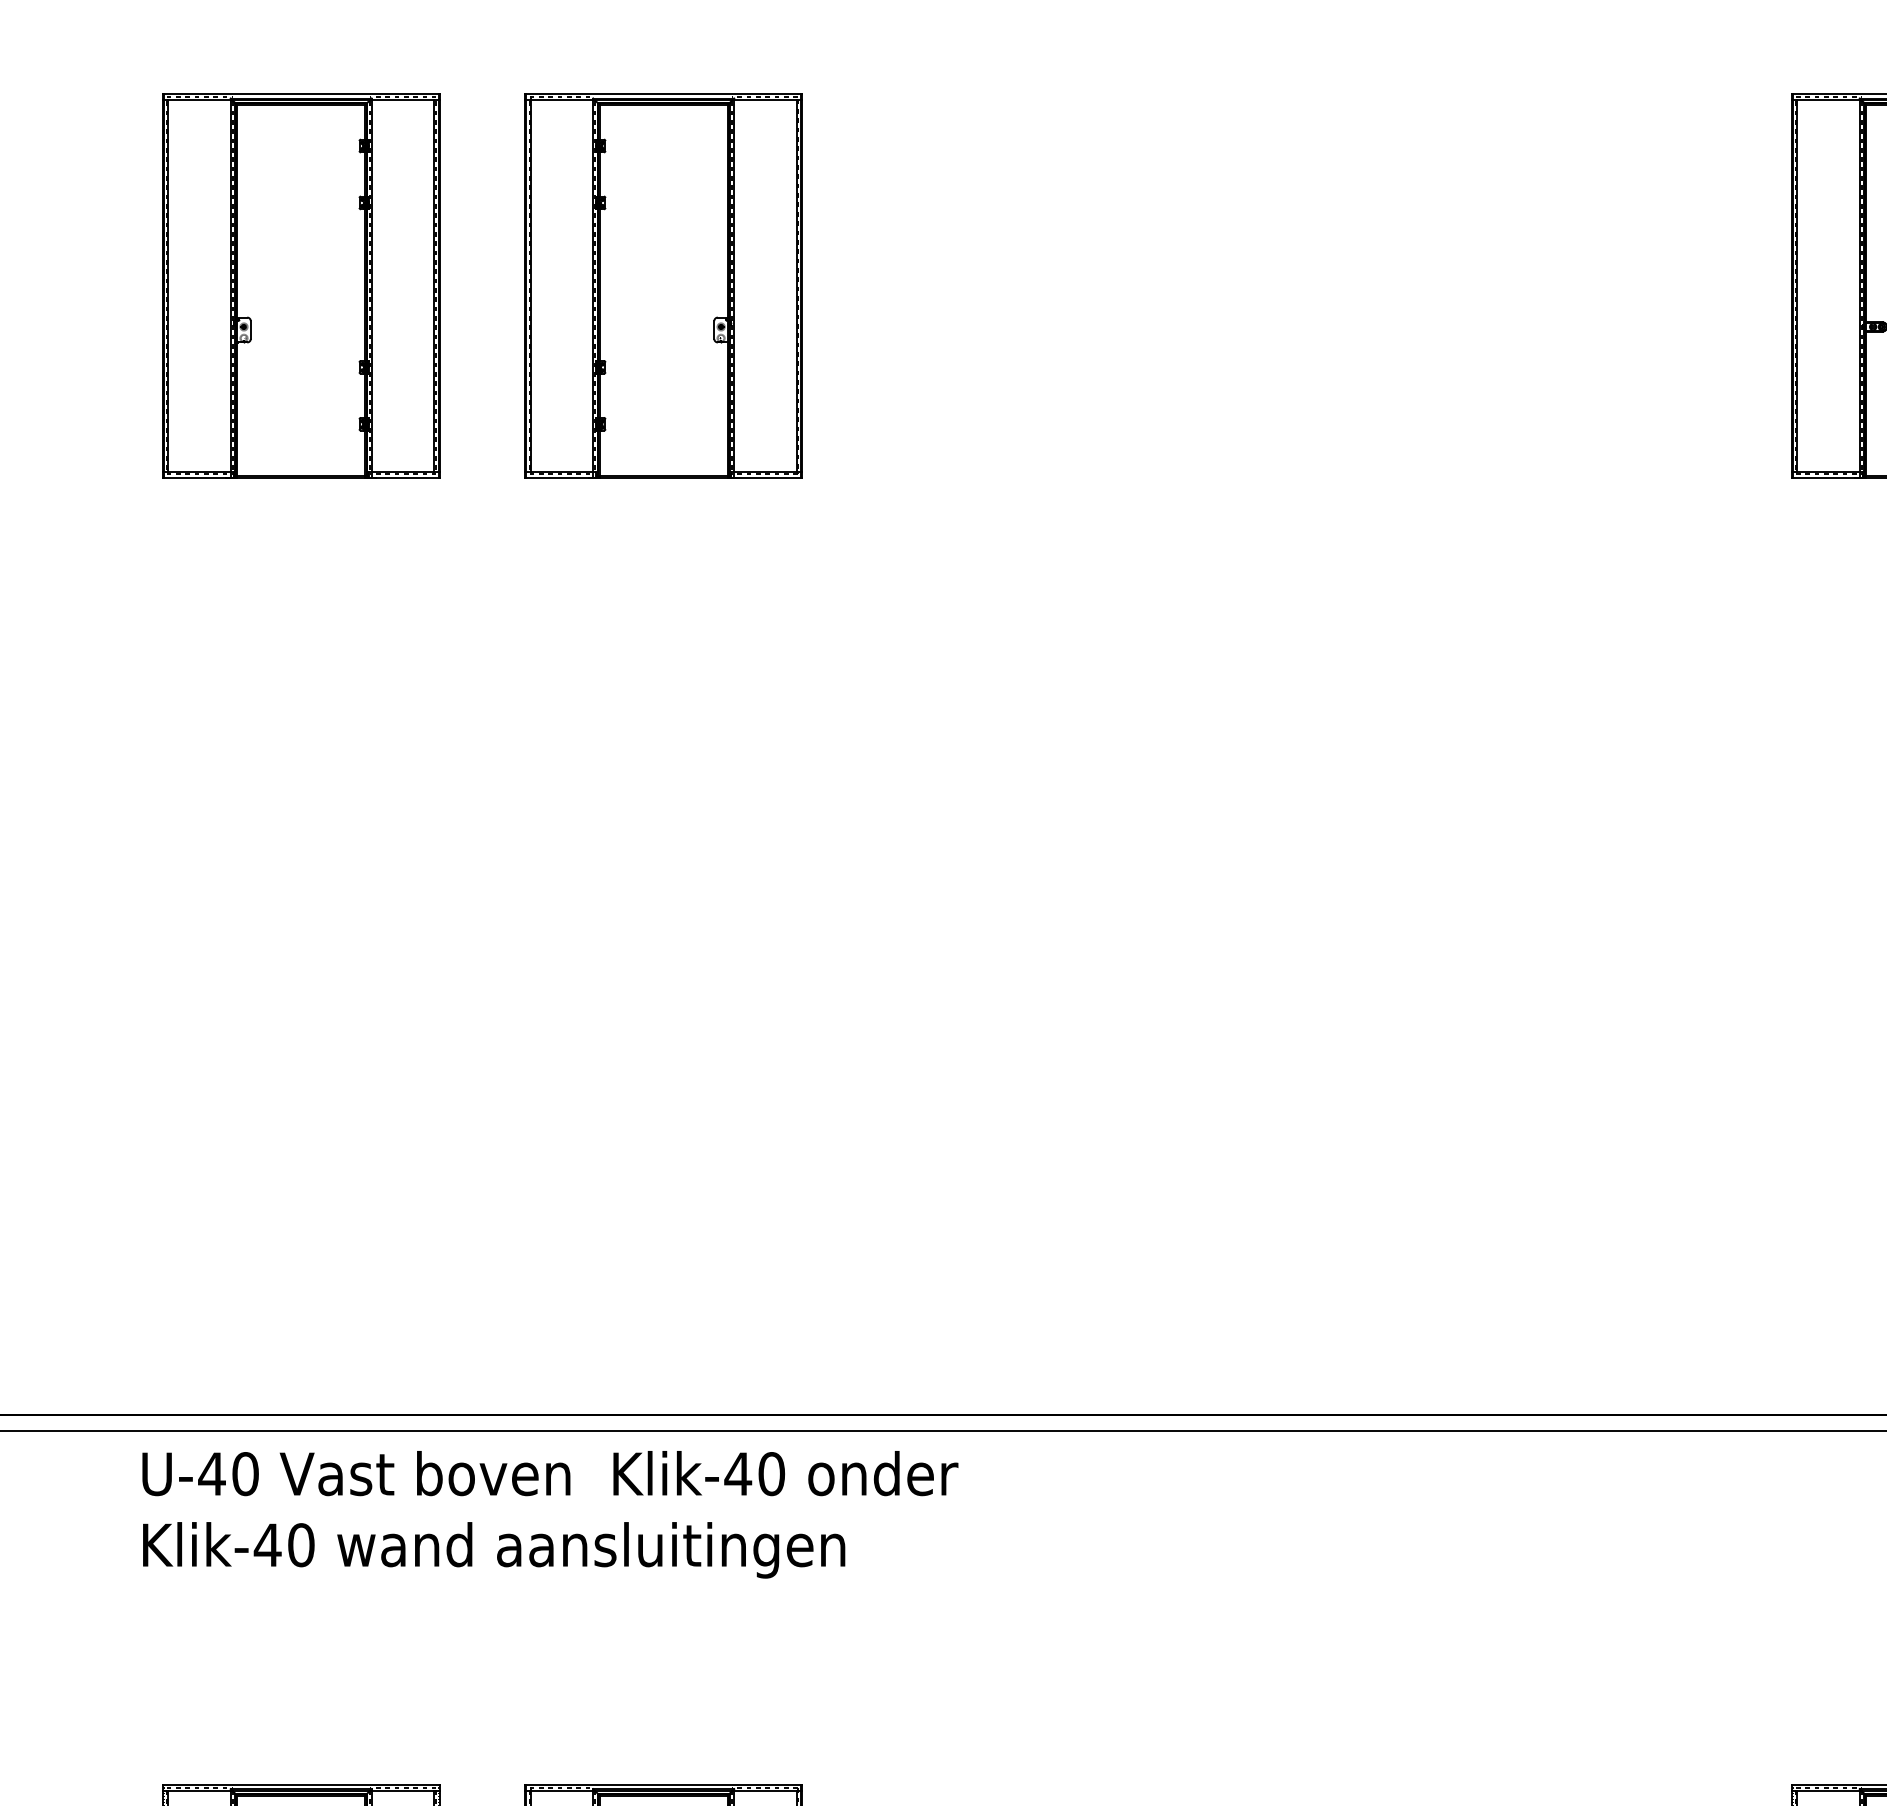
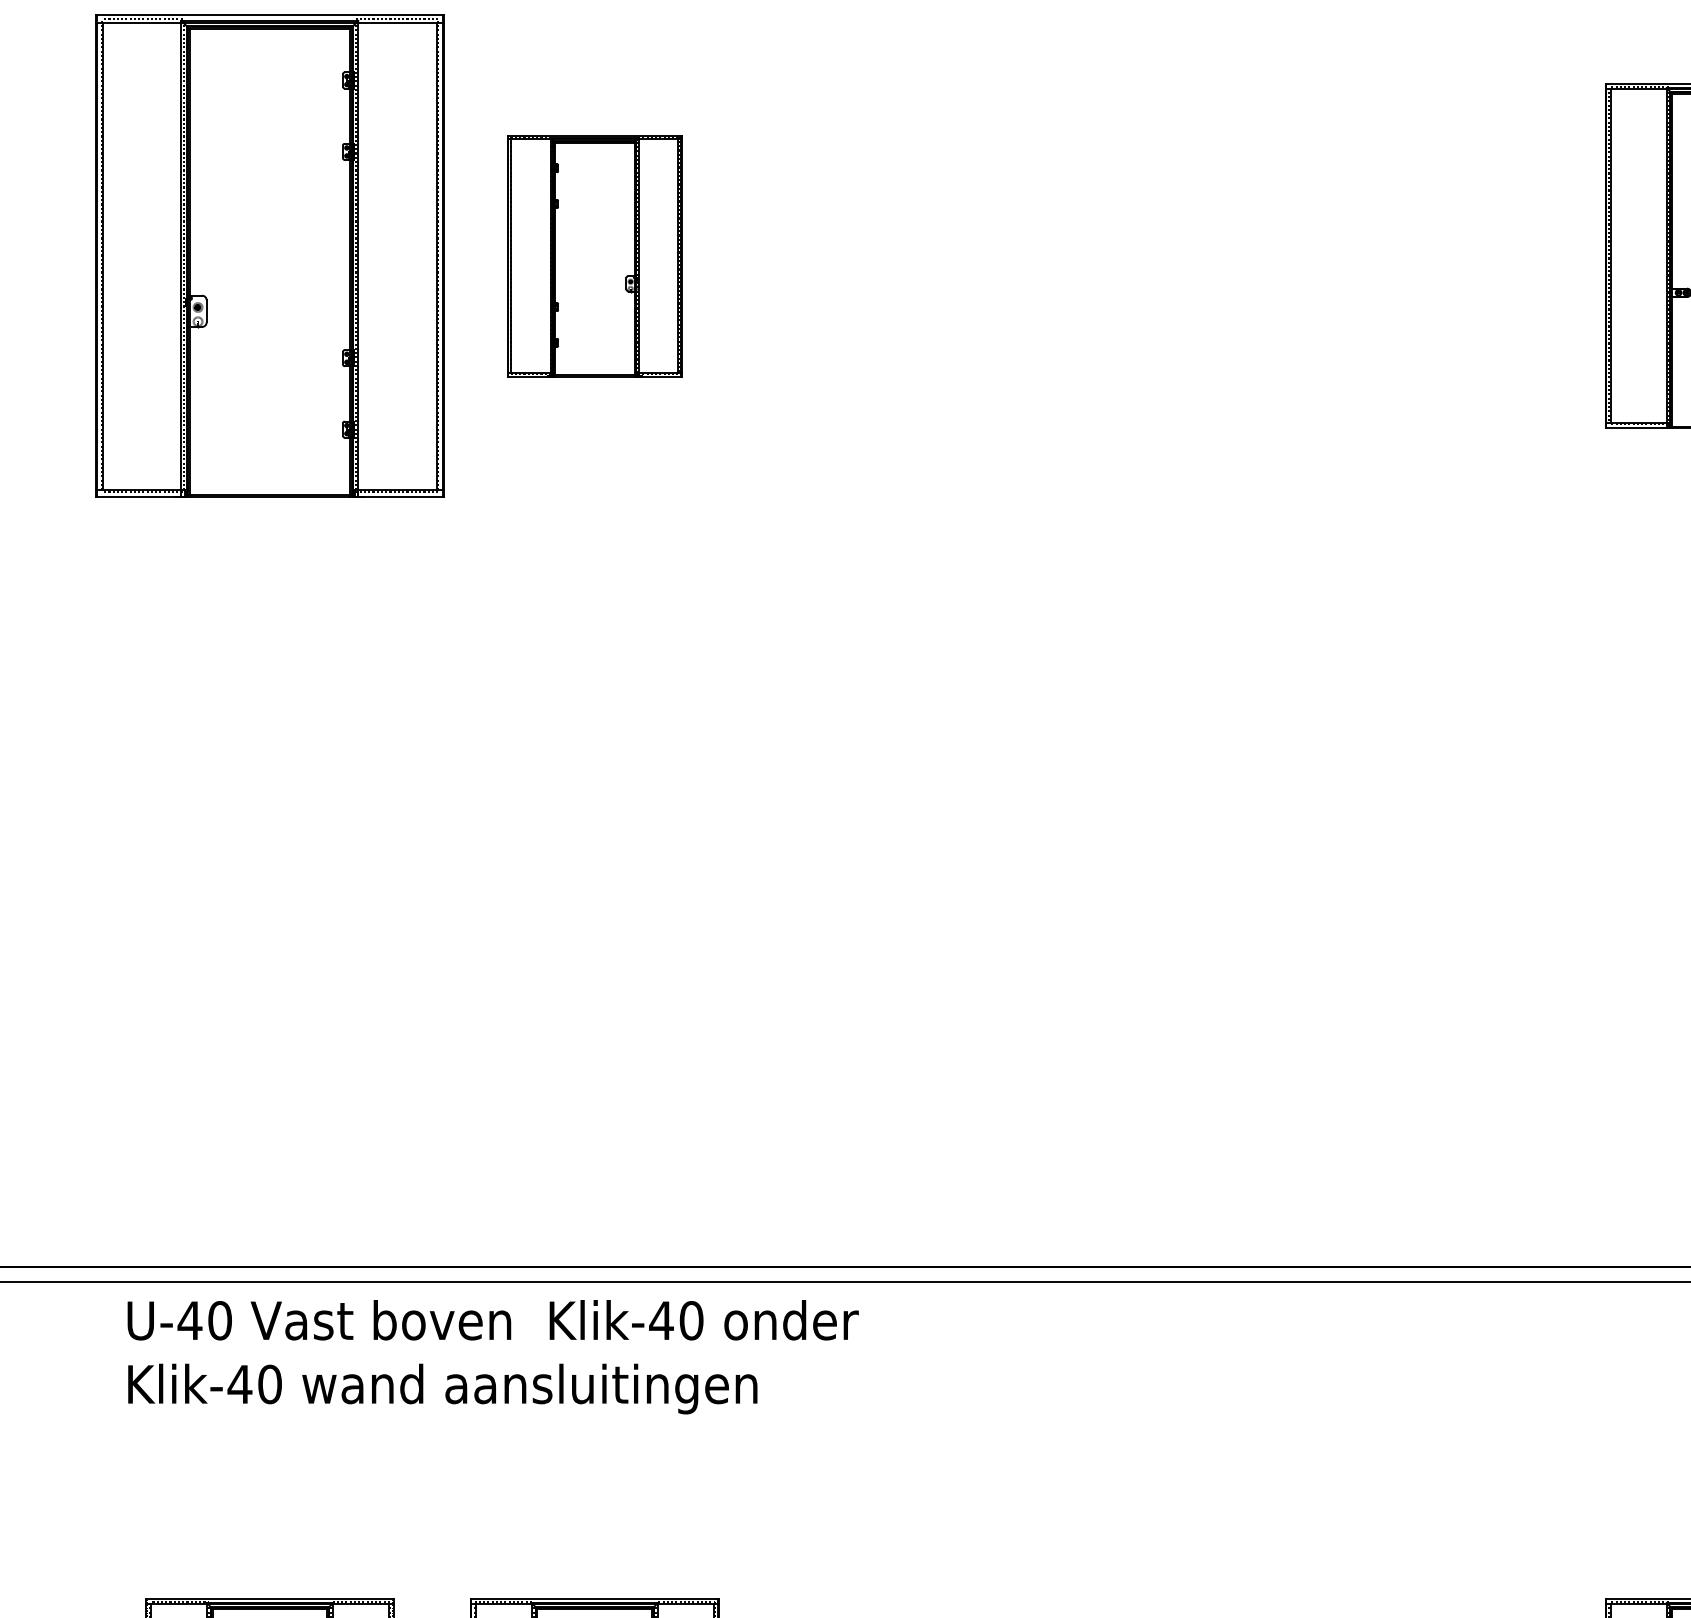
part: (301, 285) -> (270, 255), size x1.4
part: (663, 285) -> (594, 255), size x0.7

